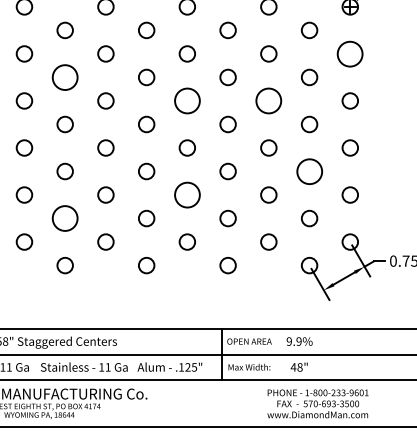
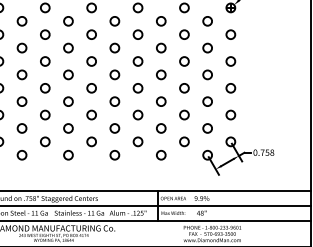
circle: (349, 53) -> (230, 34), size x0.62
circle: (65, 76) -> (68, 47), size x0.62
circle: (186, 100) -> (137, 61), size x0.62
circle: (268, 100) -> (184, 61), size x0.62
circle: (309, 171) -> (207, 101), size x0.62
circle: (186, 194) -> (137, 114), size x0.62
circle: (65, 218) -> (68, 128), size x0.62

